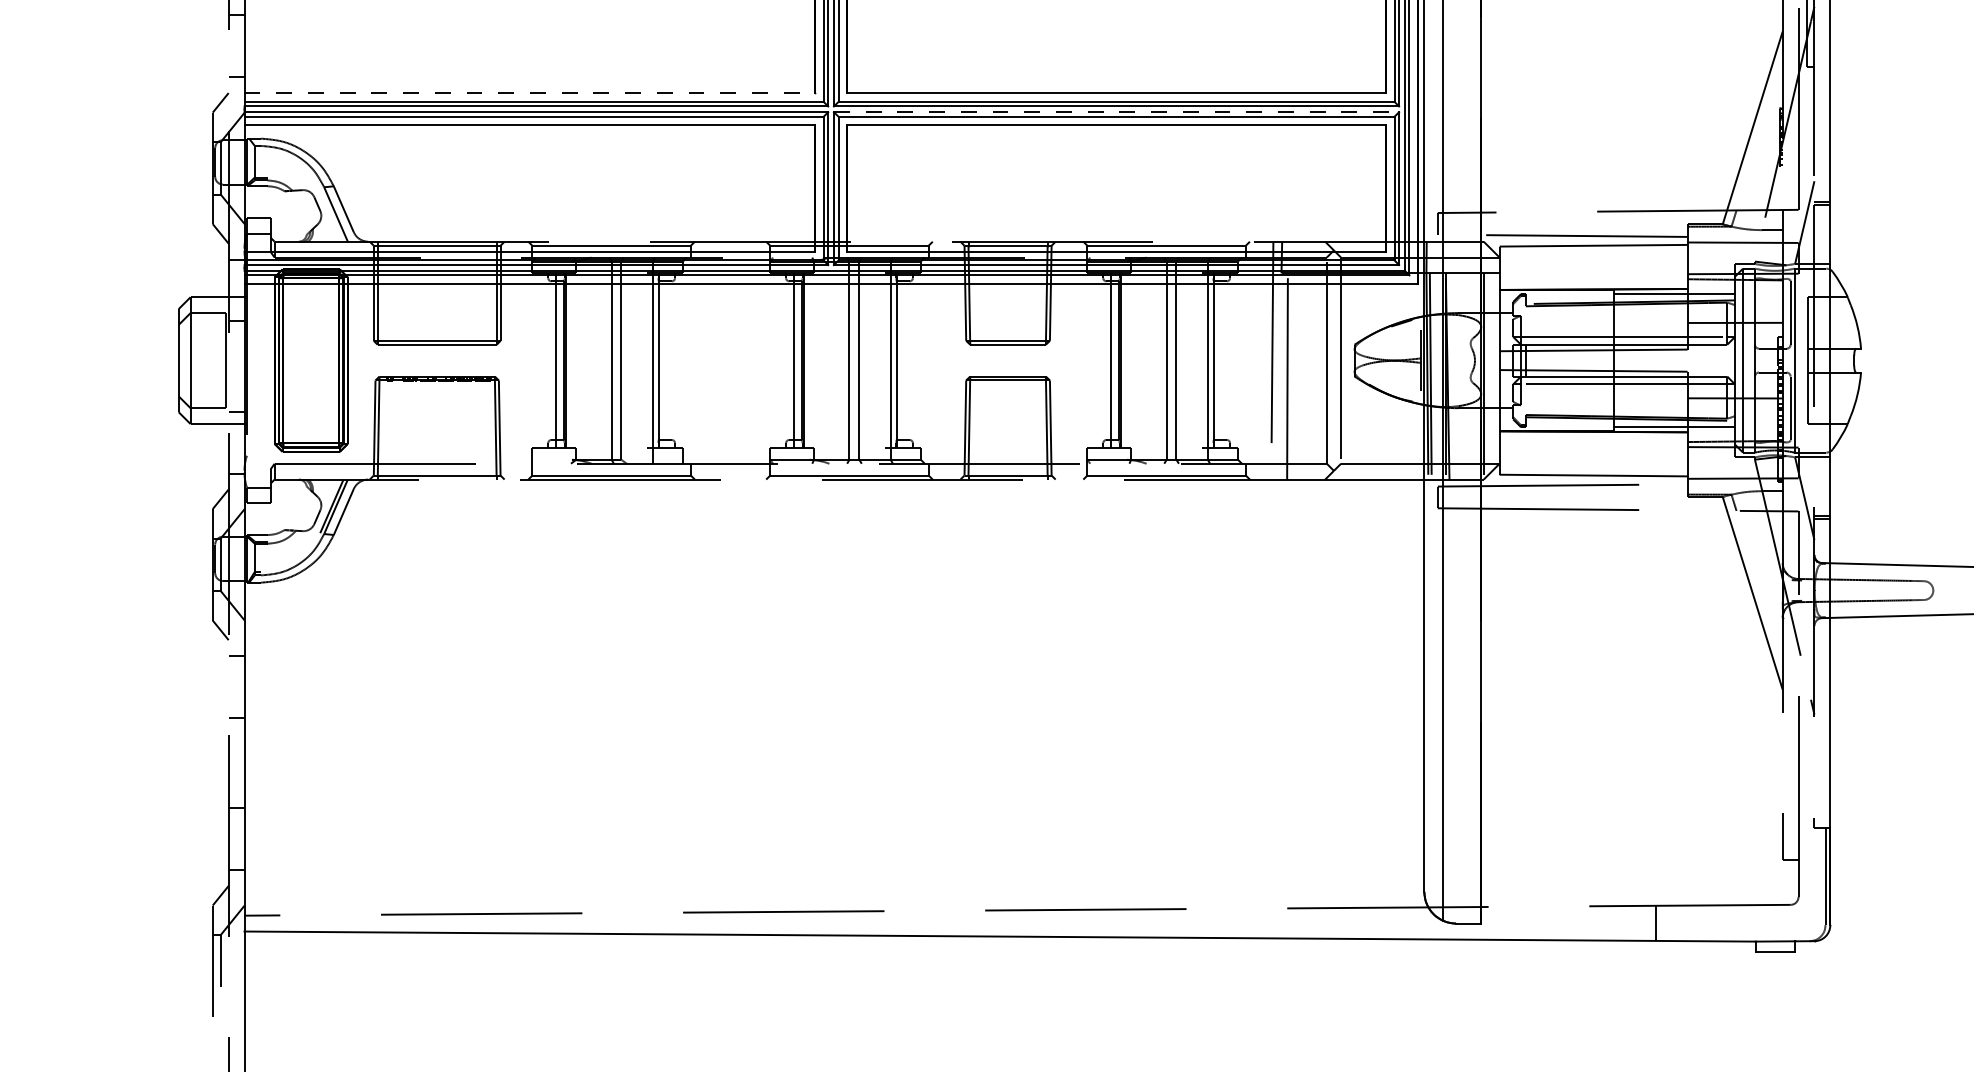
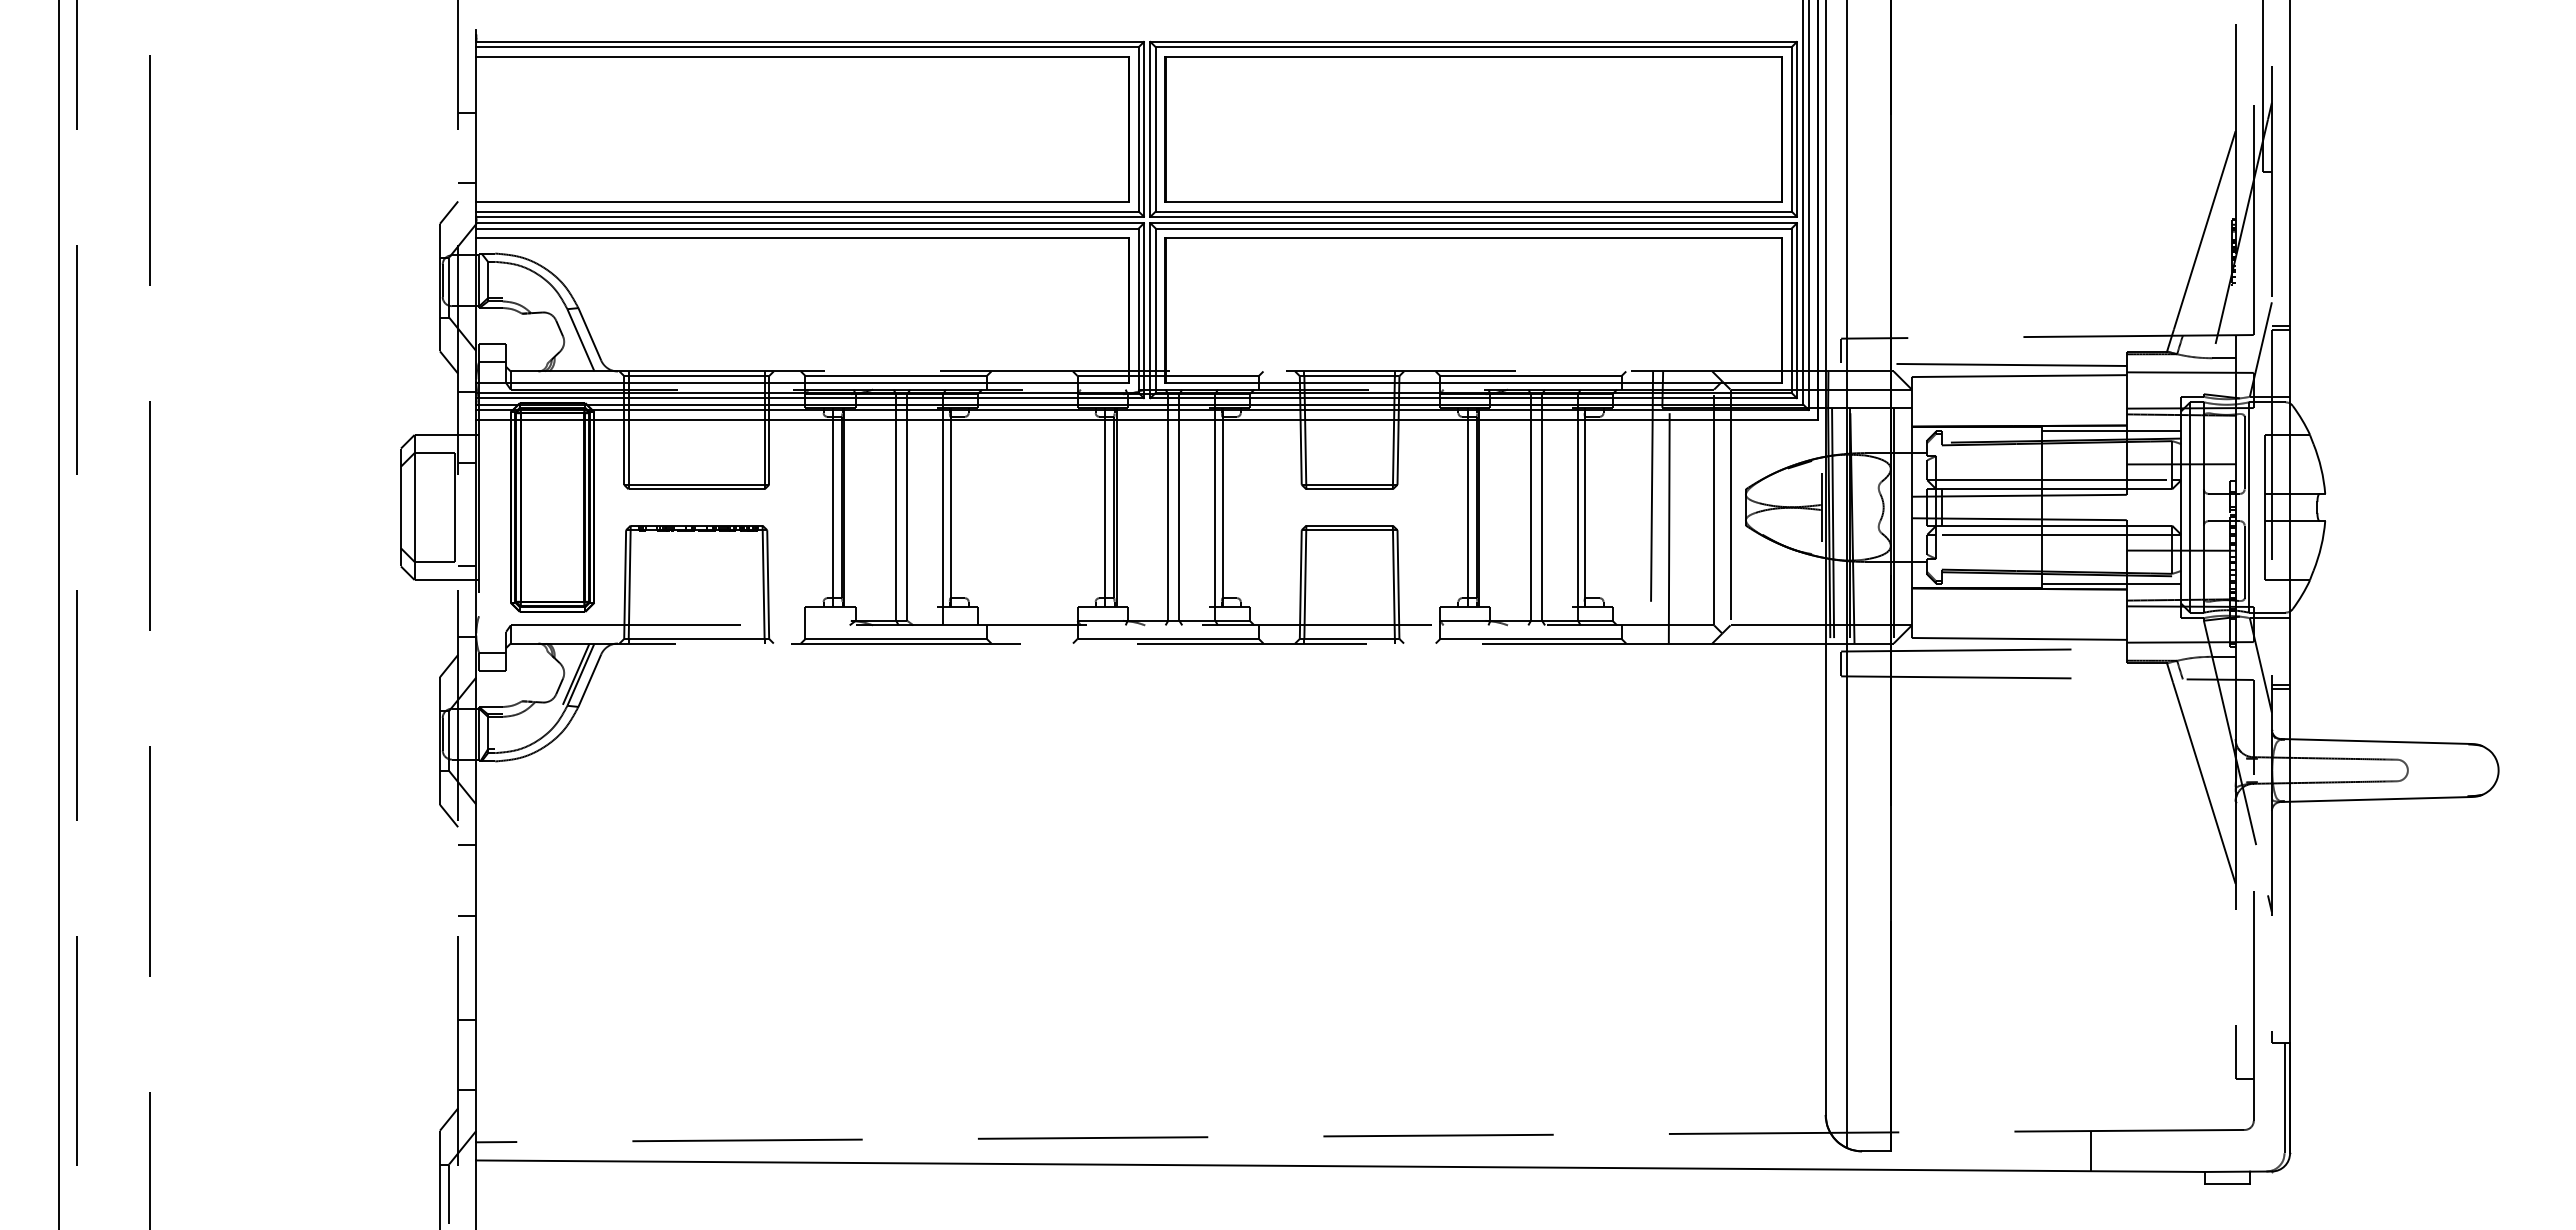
line: (530, 93) -> (803, 201), dashed -> solid
line: (1117, 112) -> (1474, 223), dashed -> solid

